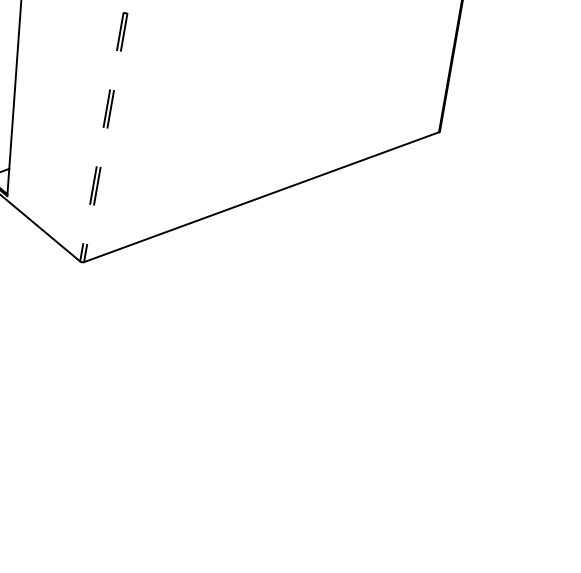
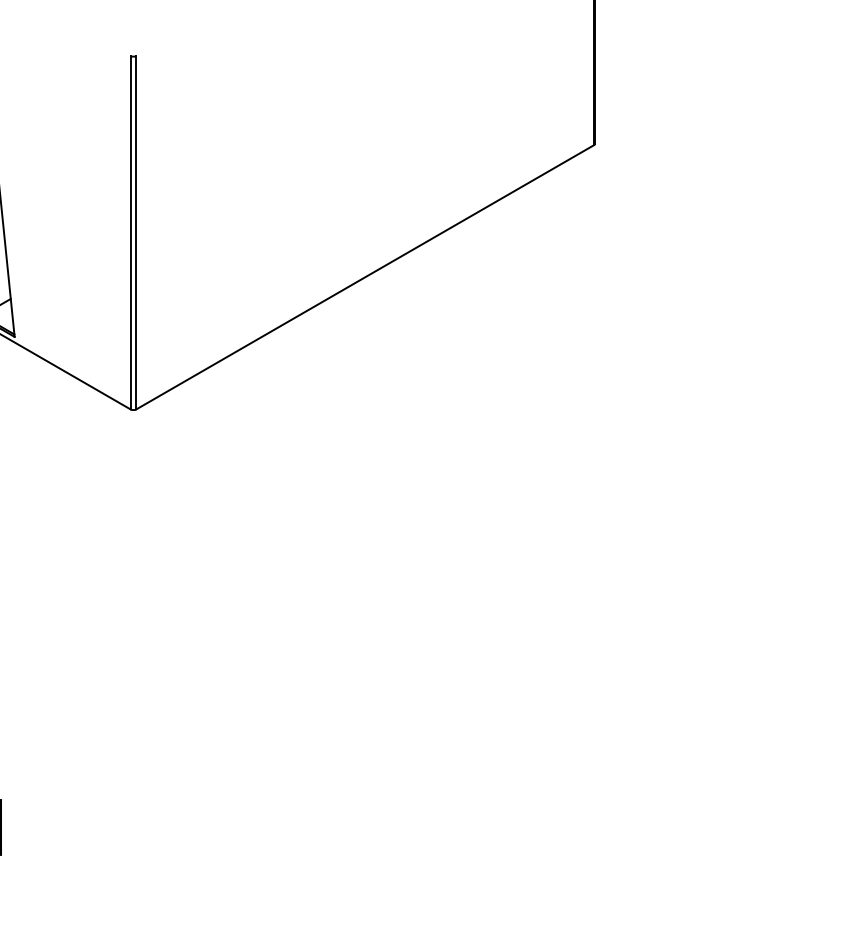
line: (101, 136) -> (130, 232), dashed -> solid
line: (106, 137) -> (136, 232), dashed -> solid

